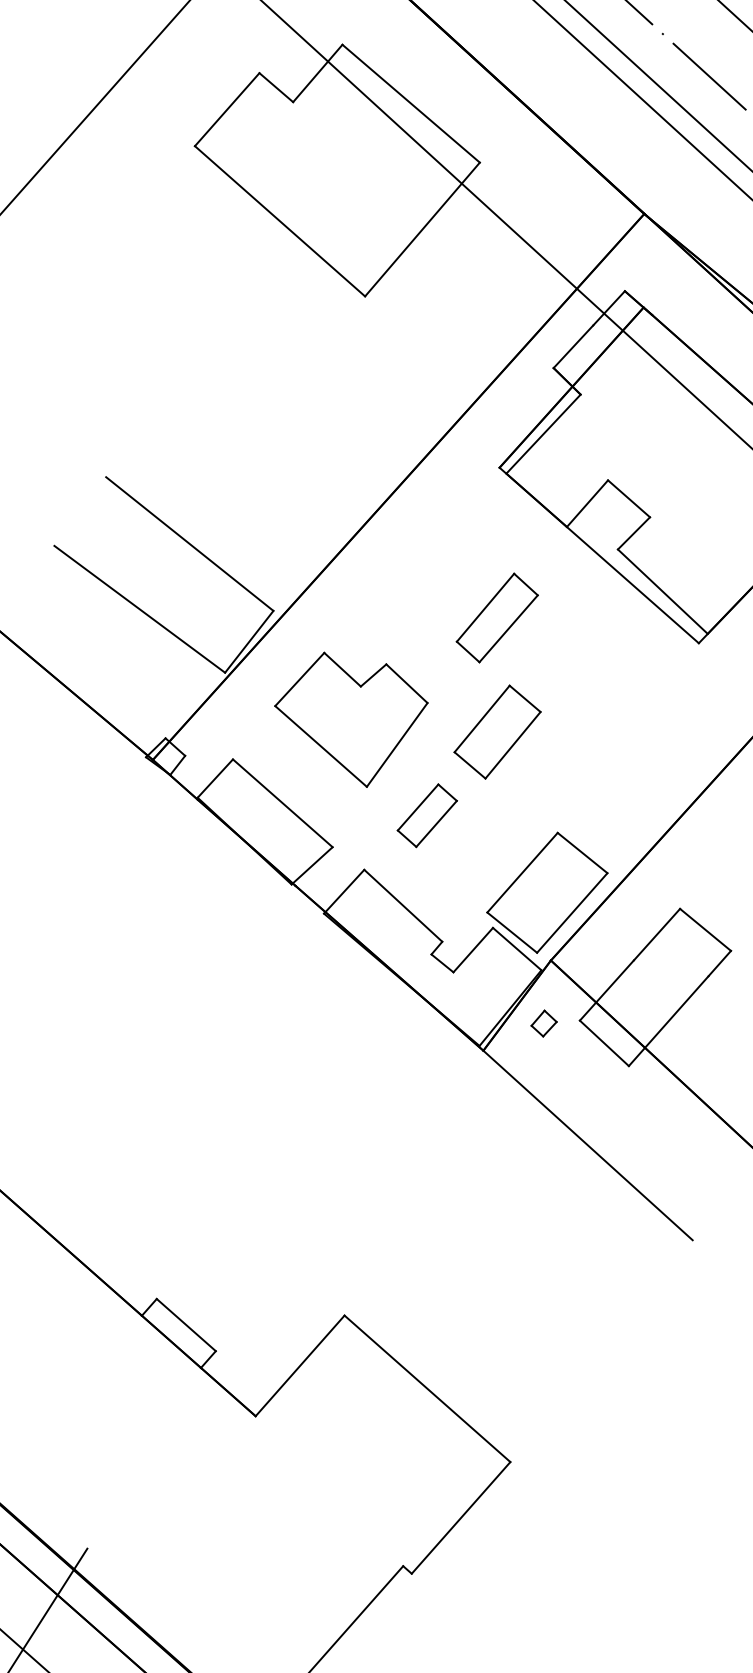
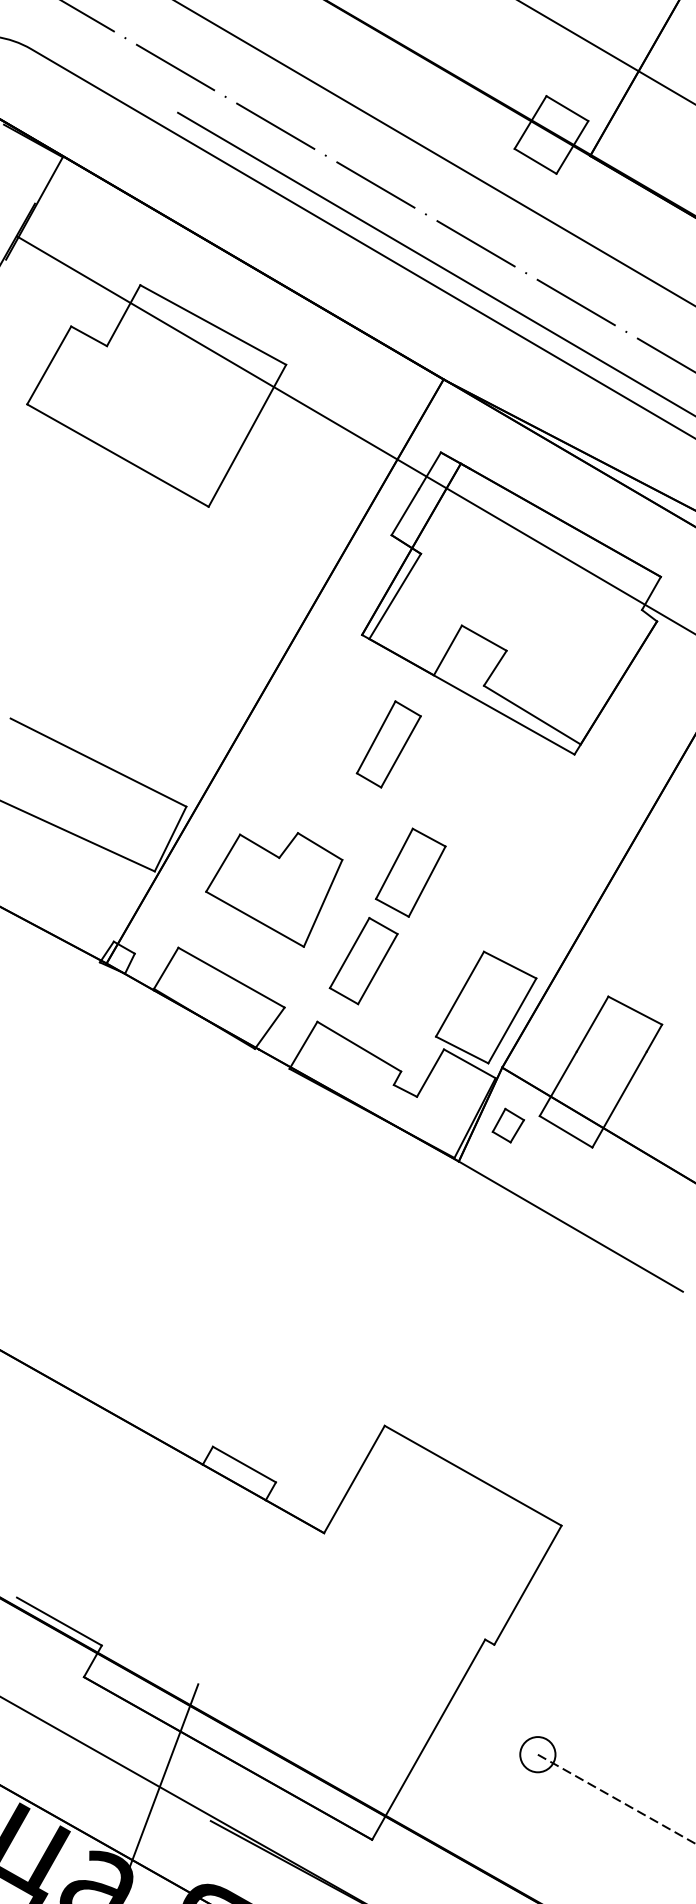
part: (497, 618) -> (388, 744), moved
part: (427, 815) -> (363, 961), size x1.43
part: (543, 1023) -> (507, 1125), size x1.43

